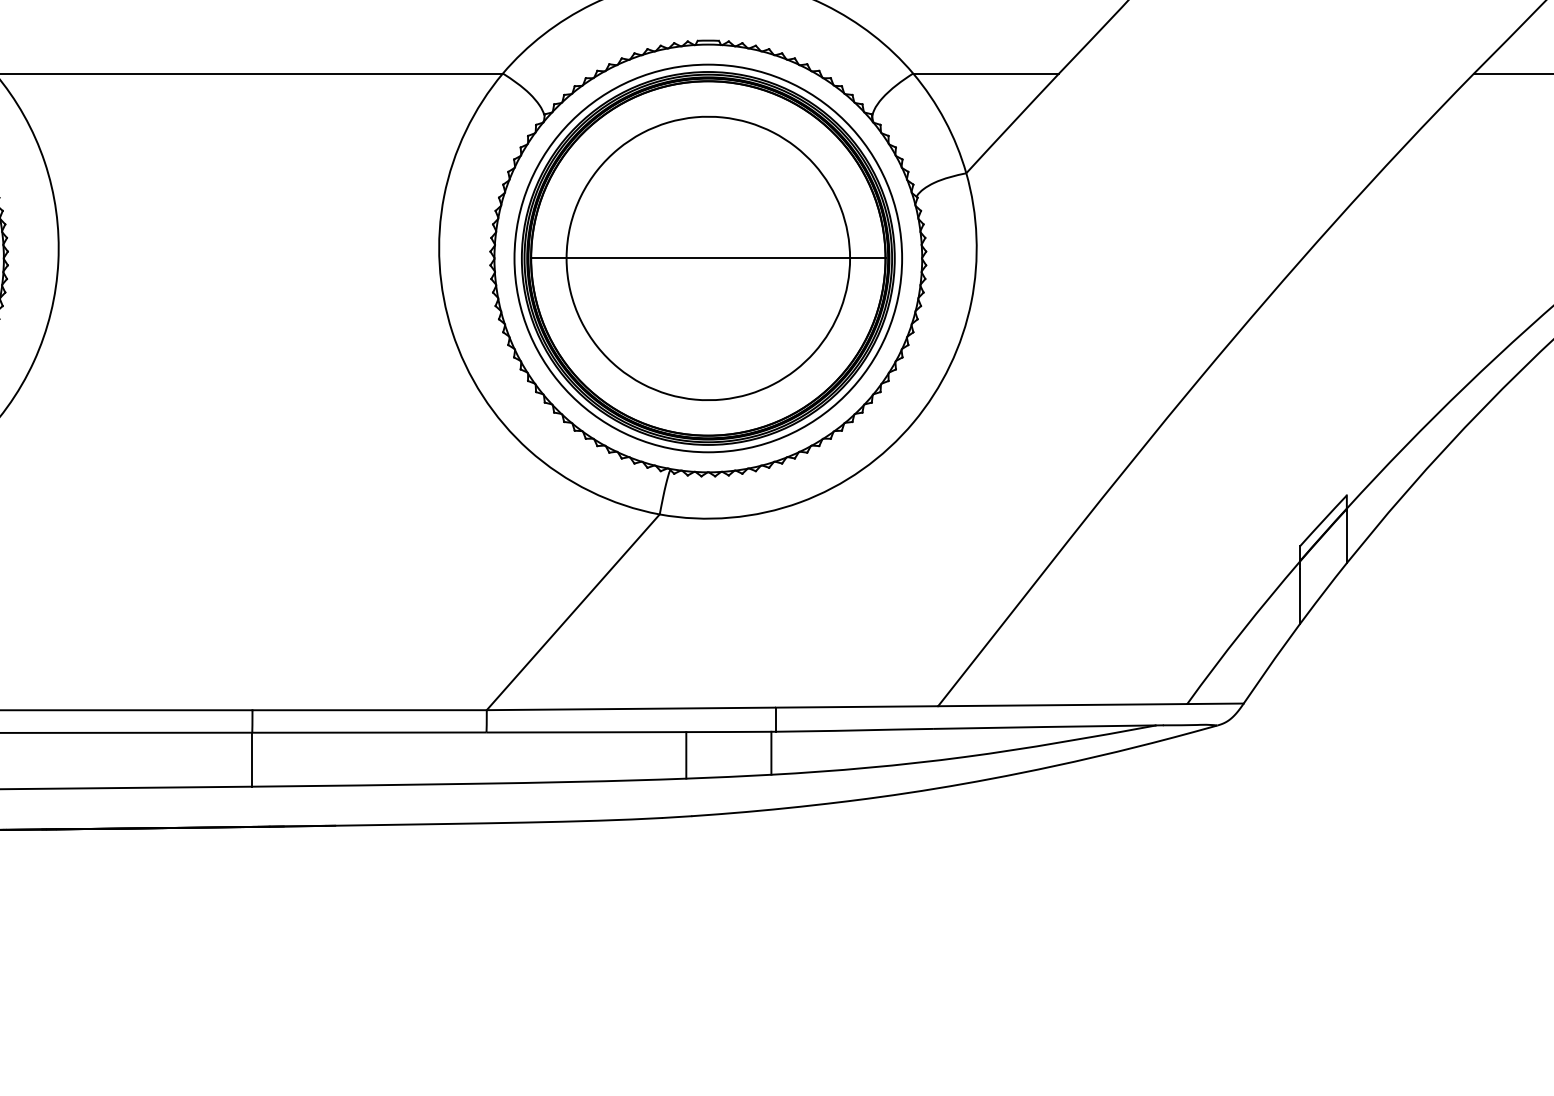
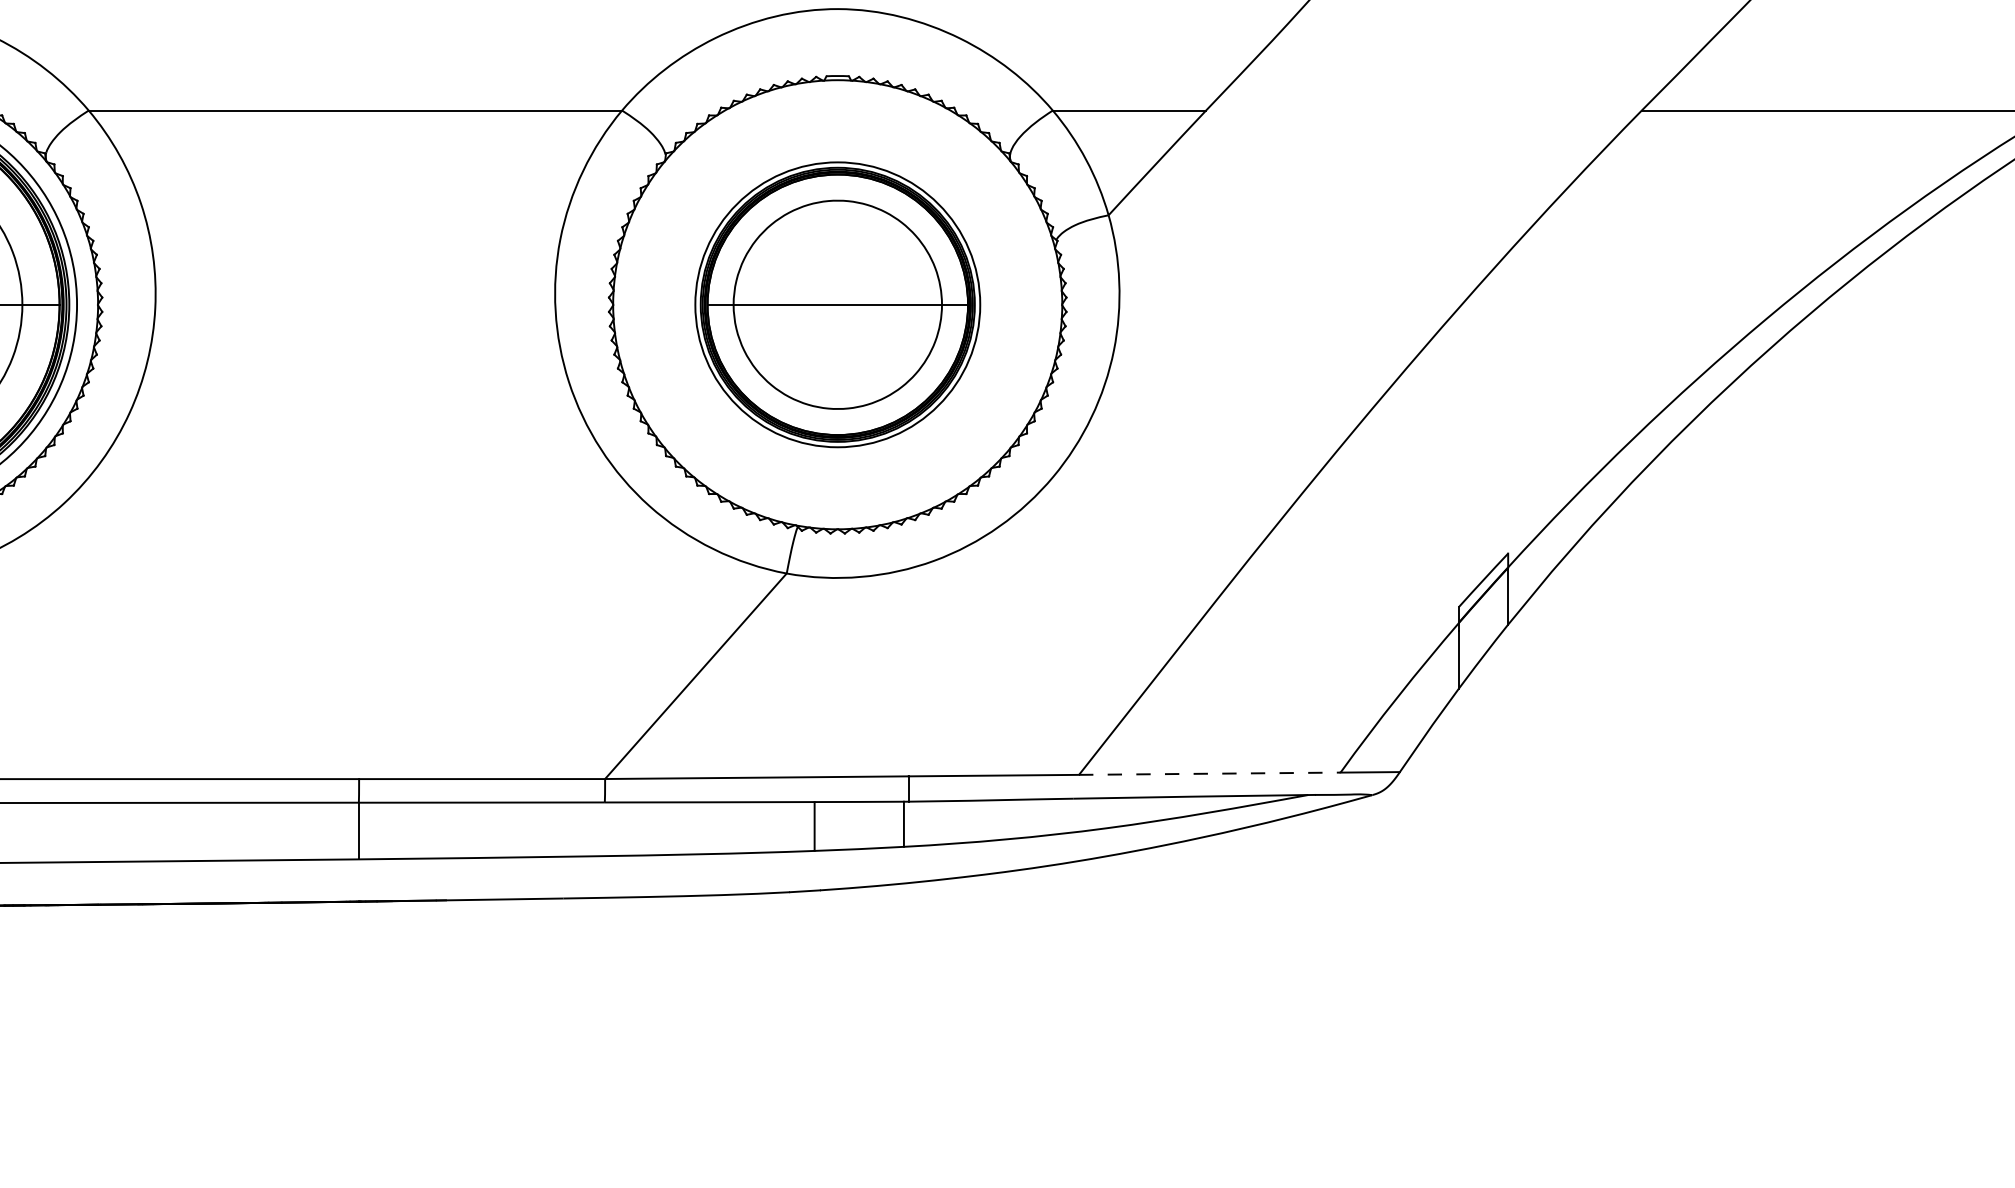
part: (708, 258) -> (837, 304), size x0.7
line: (1062, 704) -> (1209, 773), solid -> dashed

